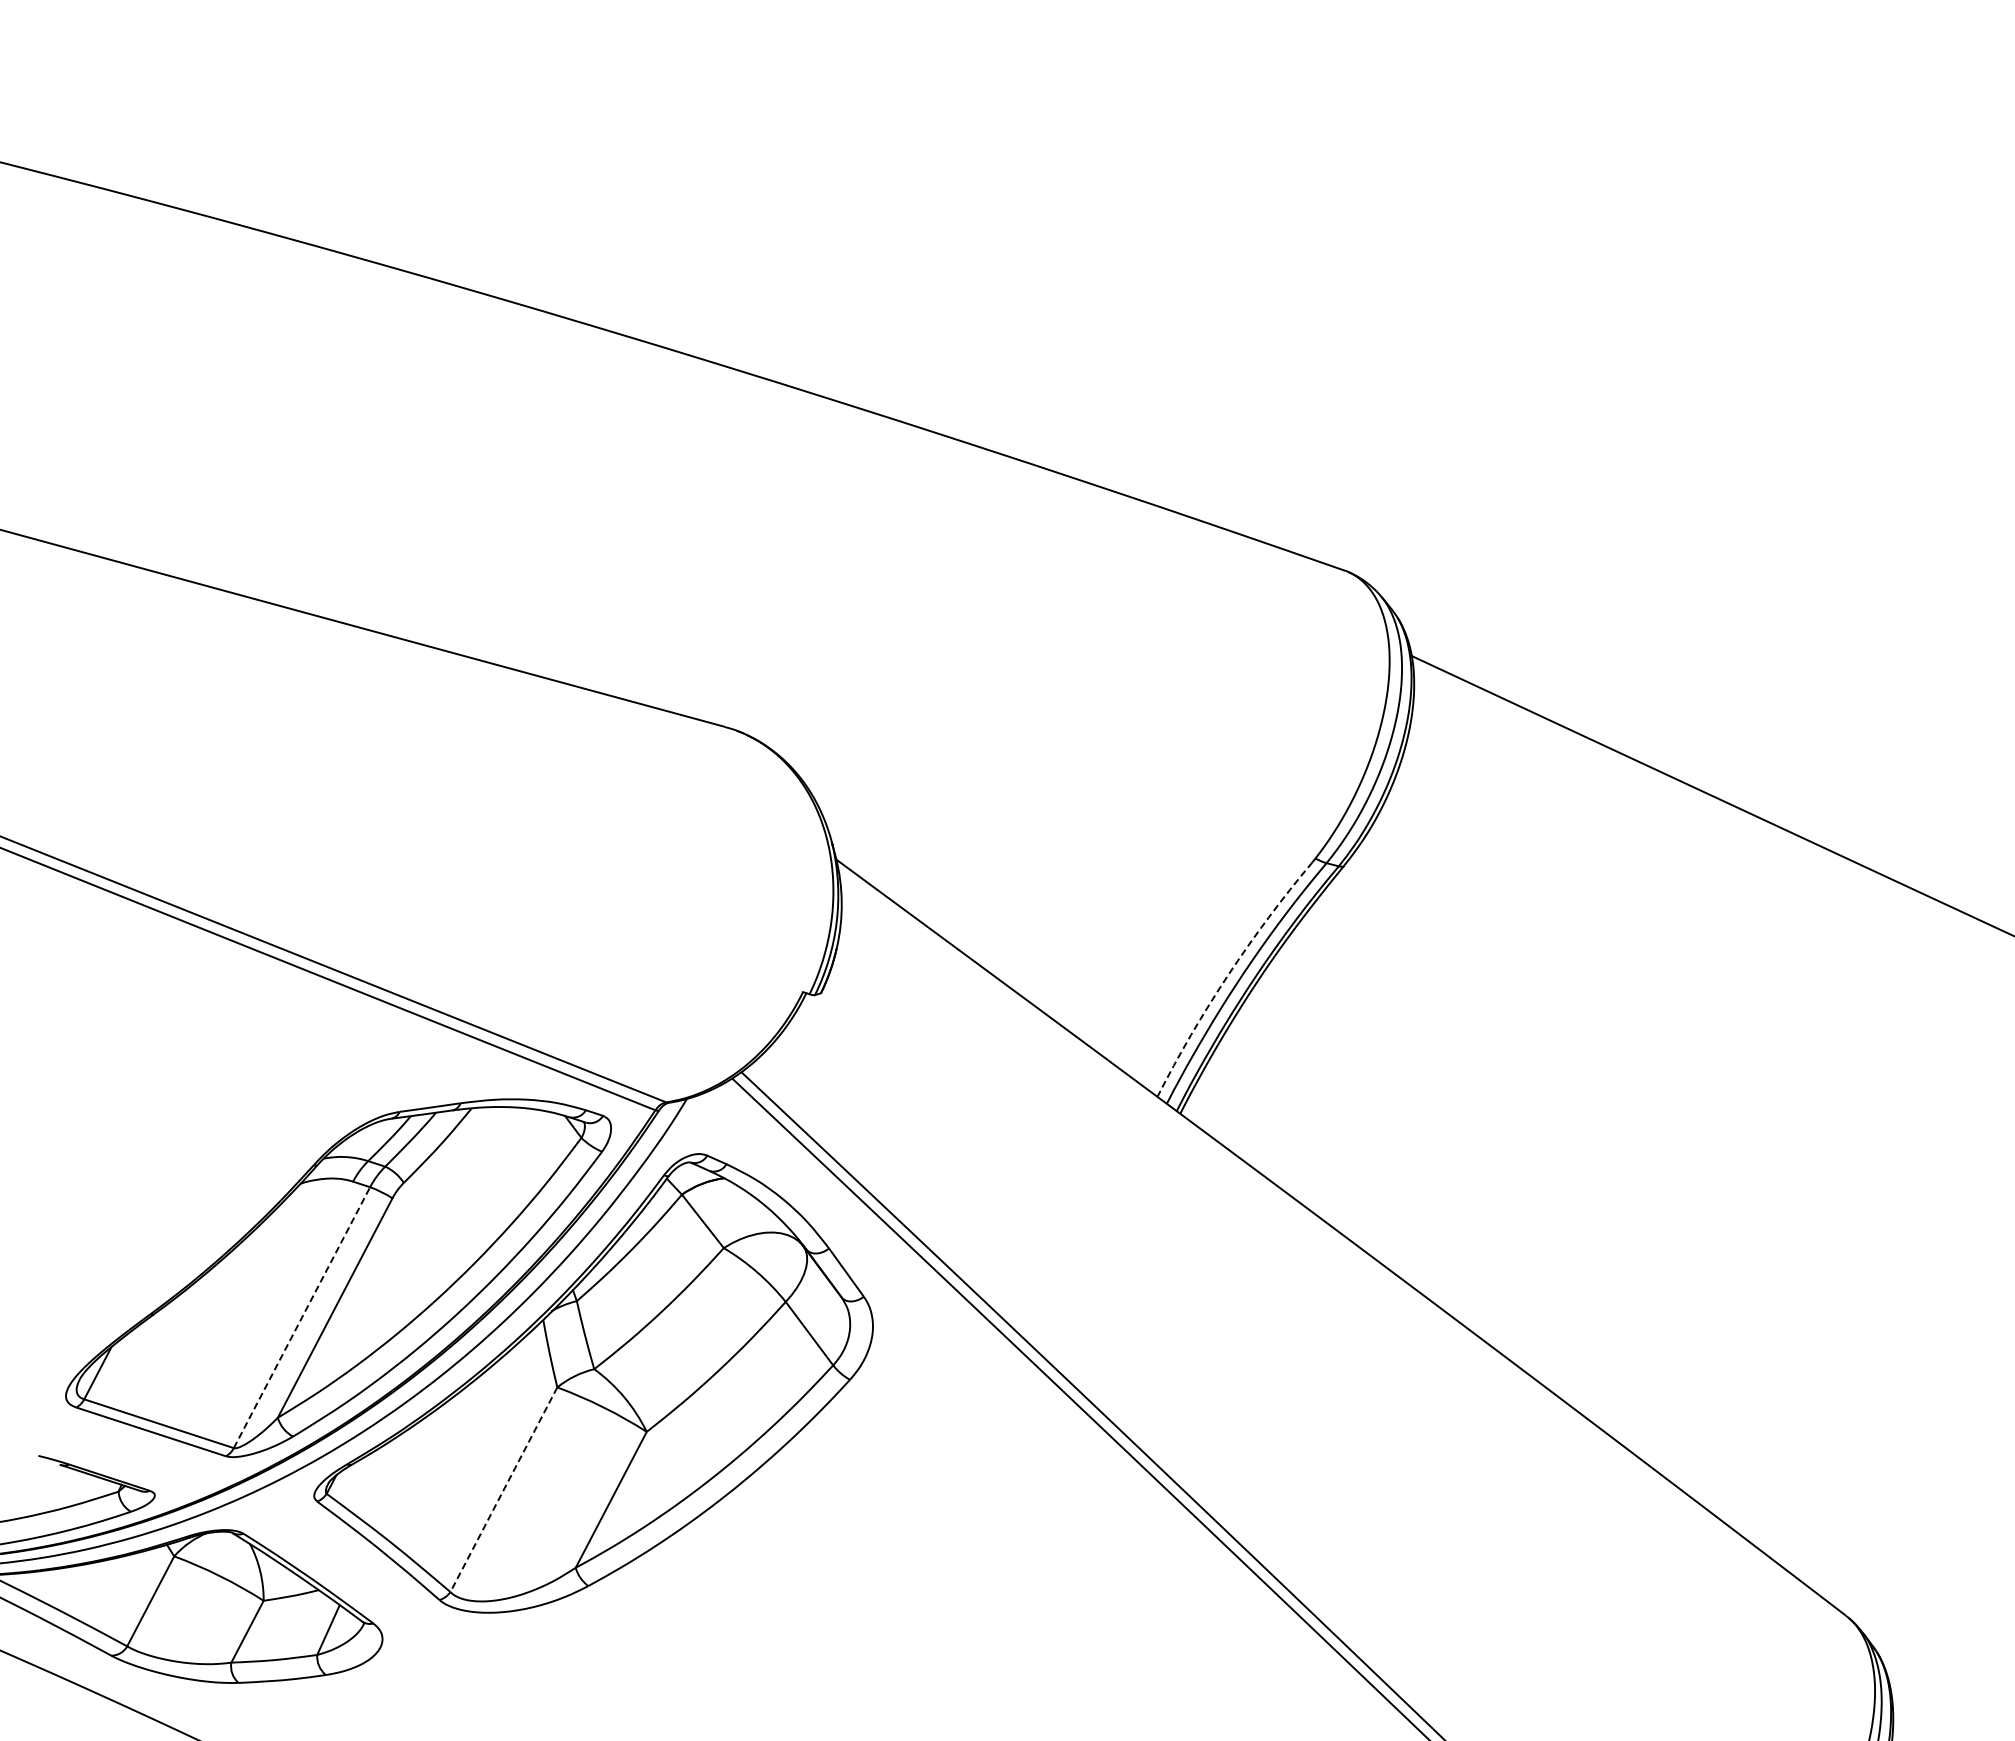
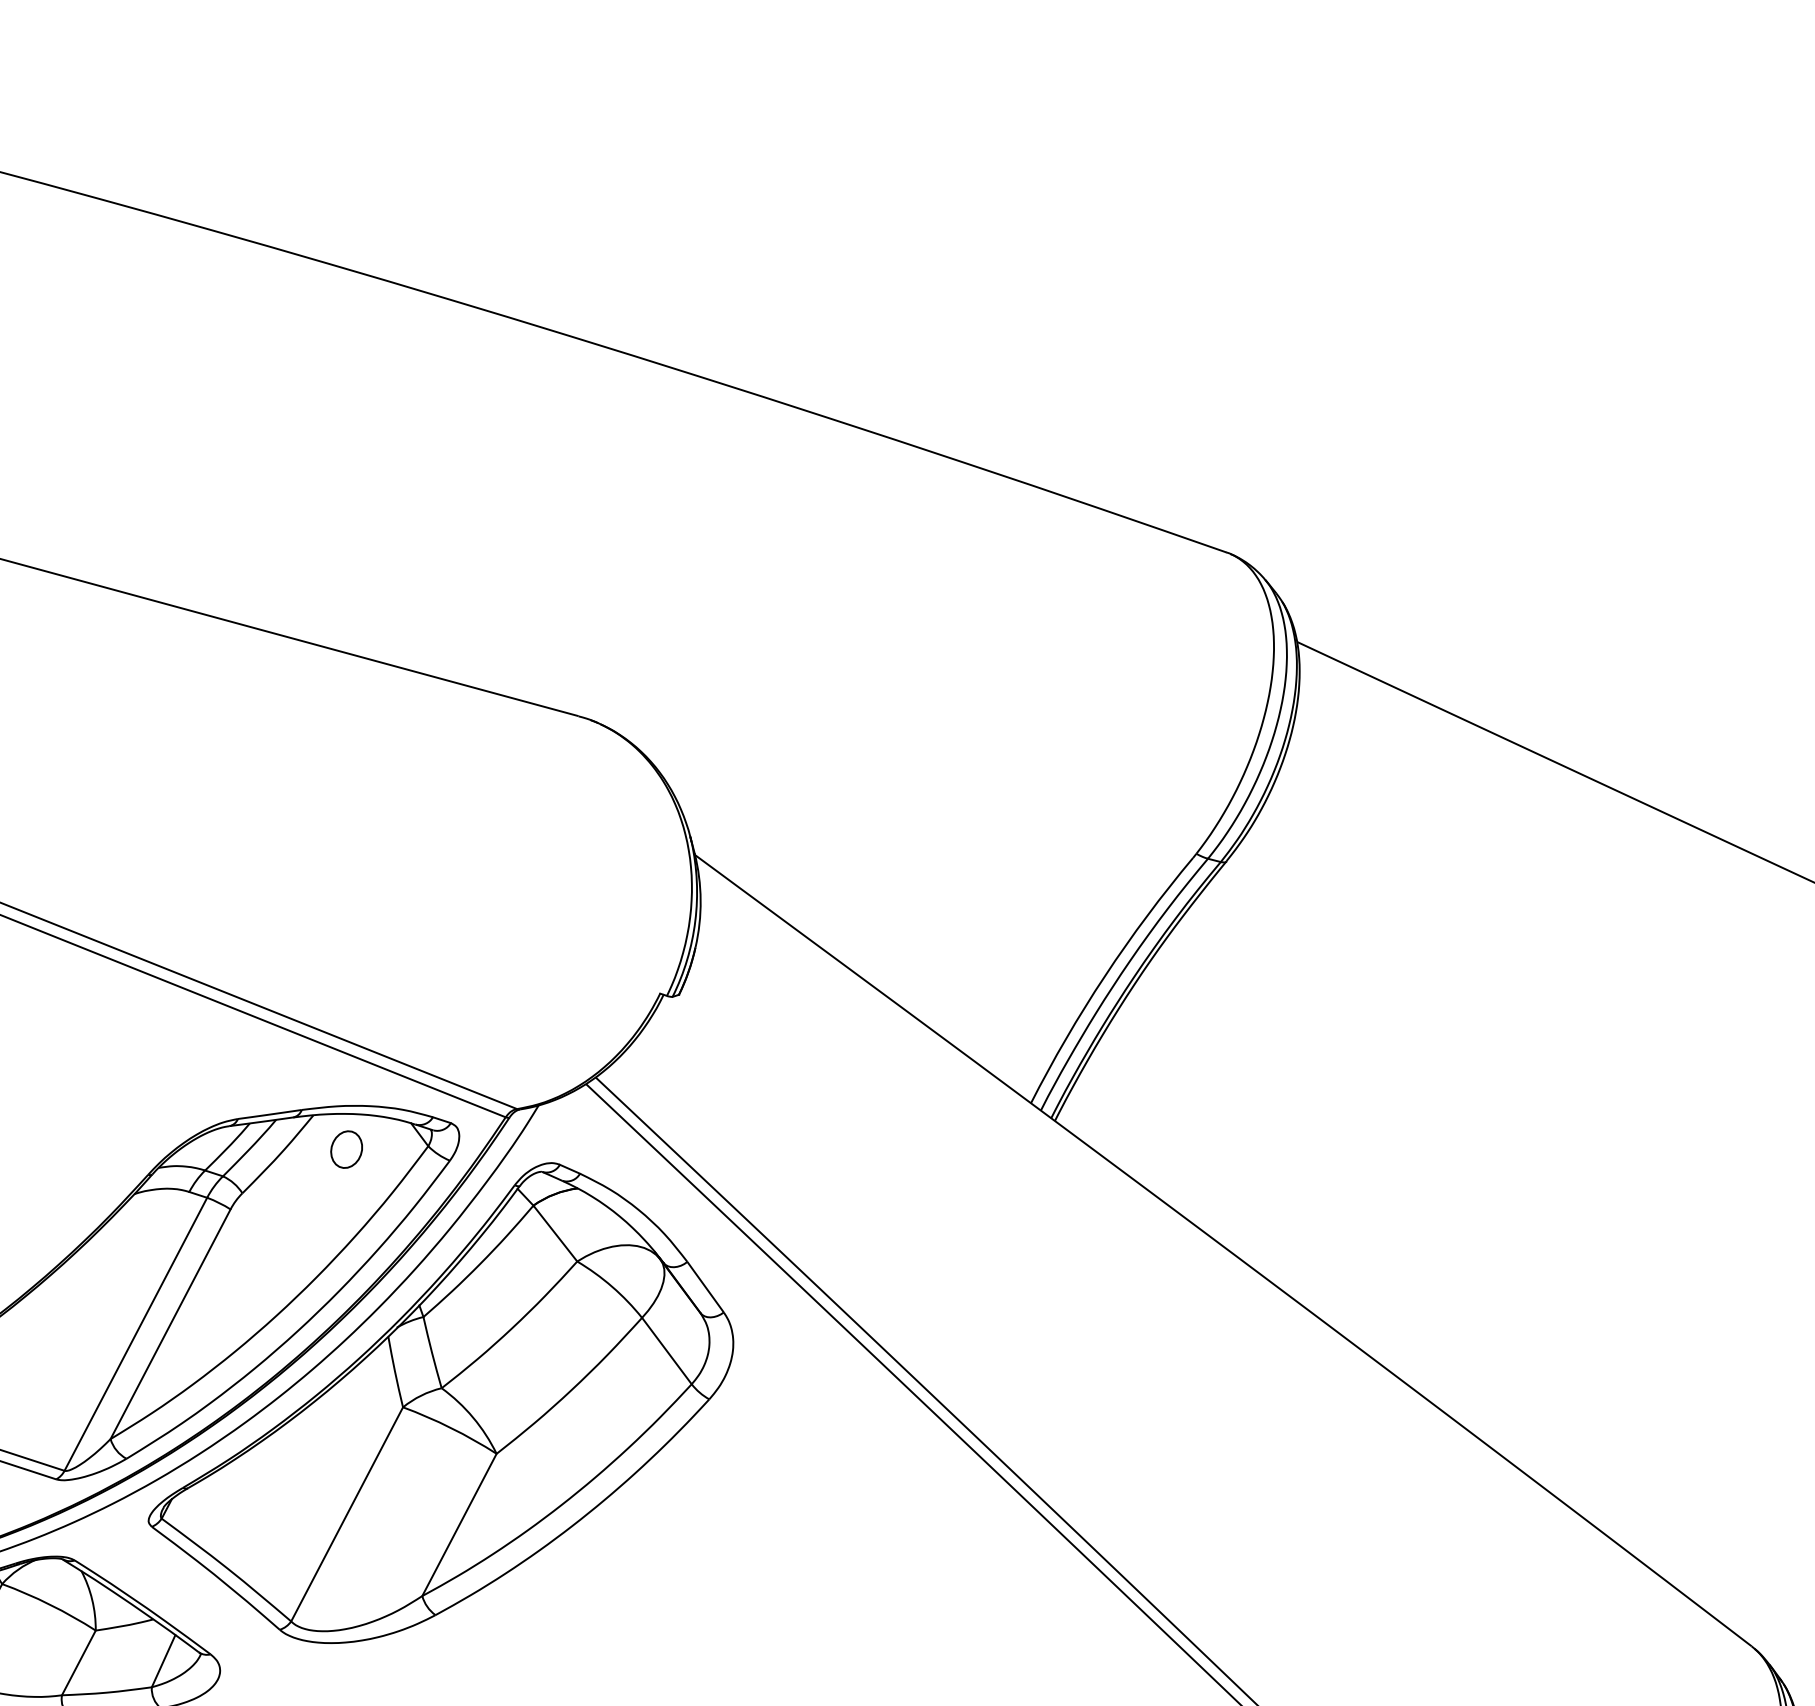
arc: (1228, 975) -> (1105, 976), dashed -> solid
part: (503, 1140) -> (346, 1148), added
line: (302, 1317) -> (136, 1334), dashed -> solid
line: (503, 1490) -> (346, 1515), dashed -> solid

